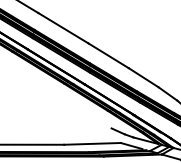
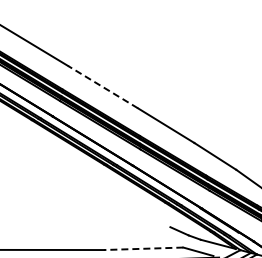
line: (63, 28) -> (103, 87), solid -> dashed
line: (92, 143) -> (143, 248), solid -> dashed

